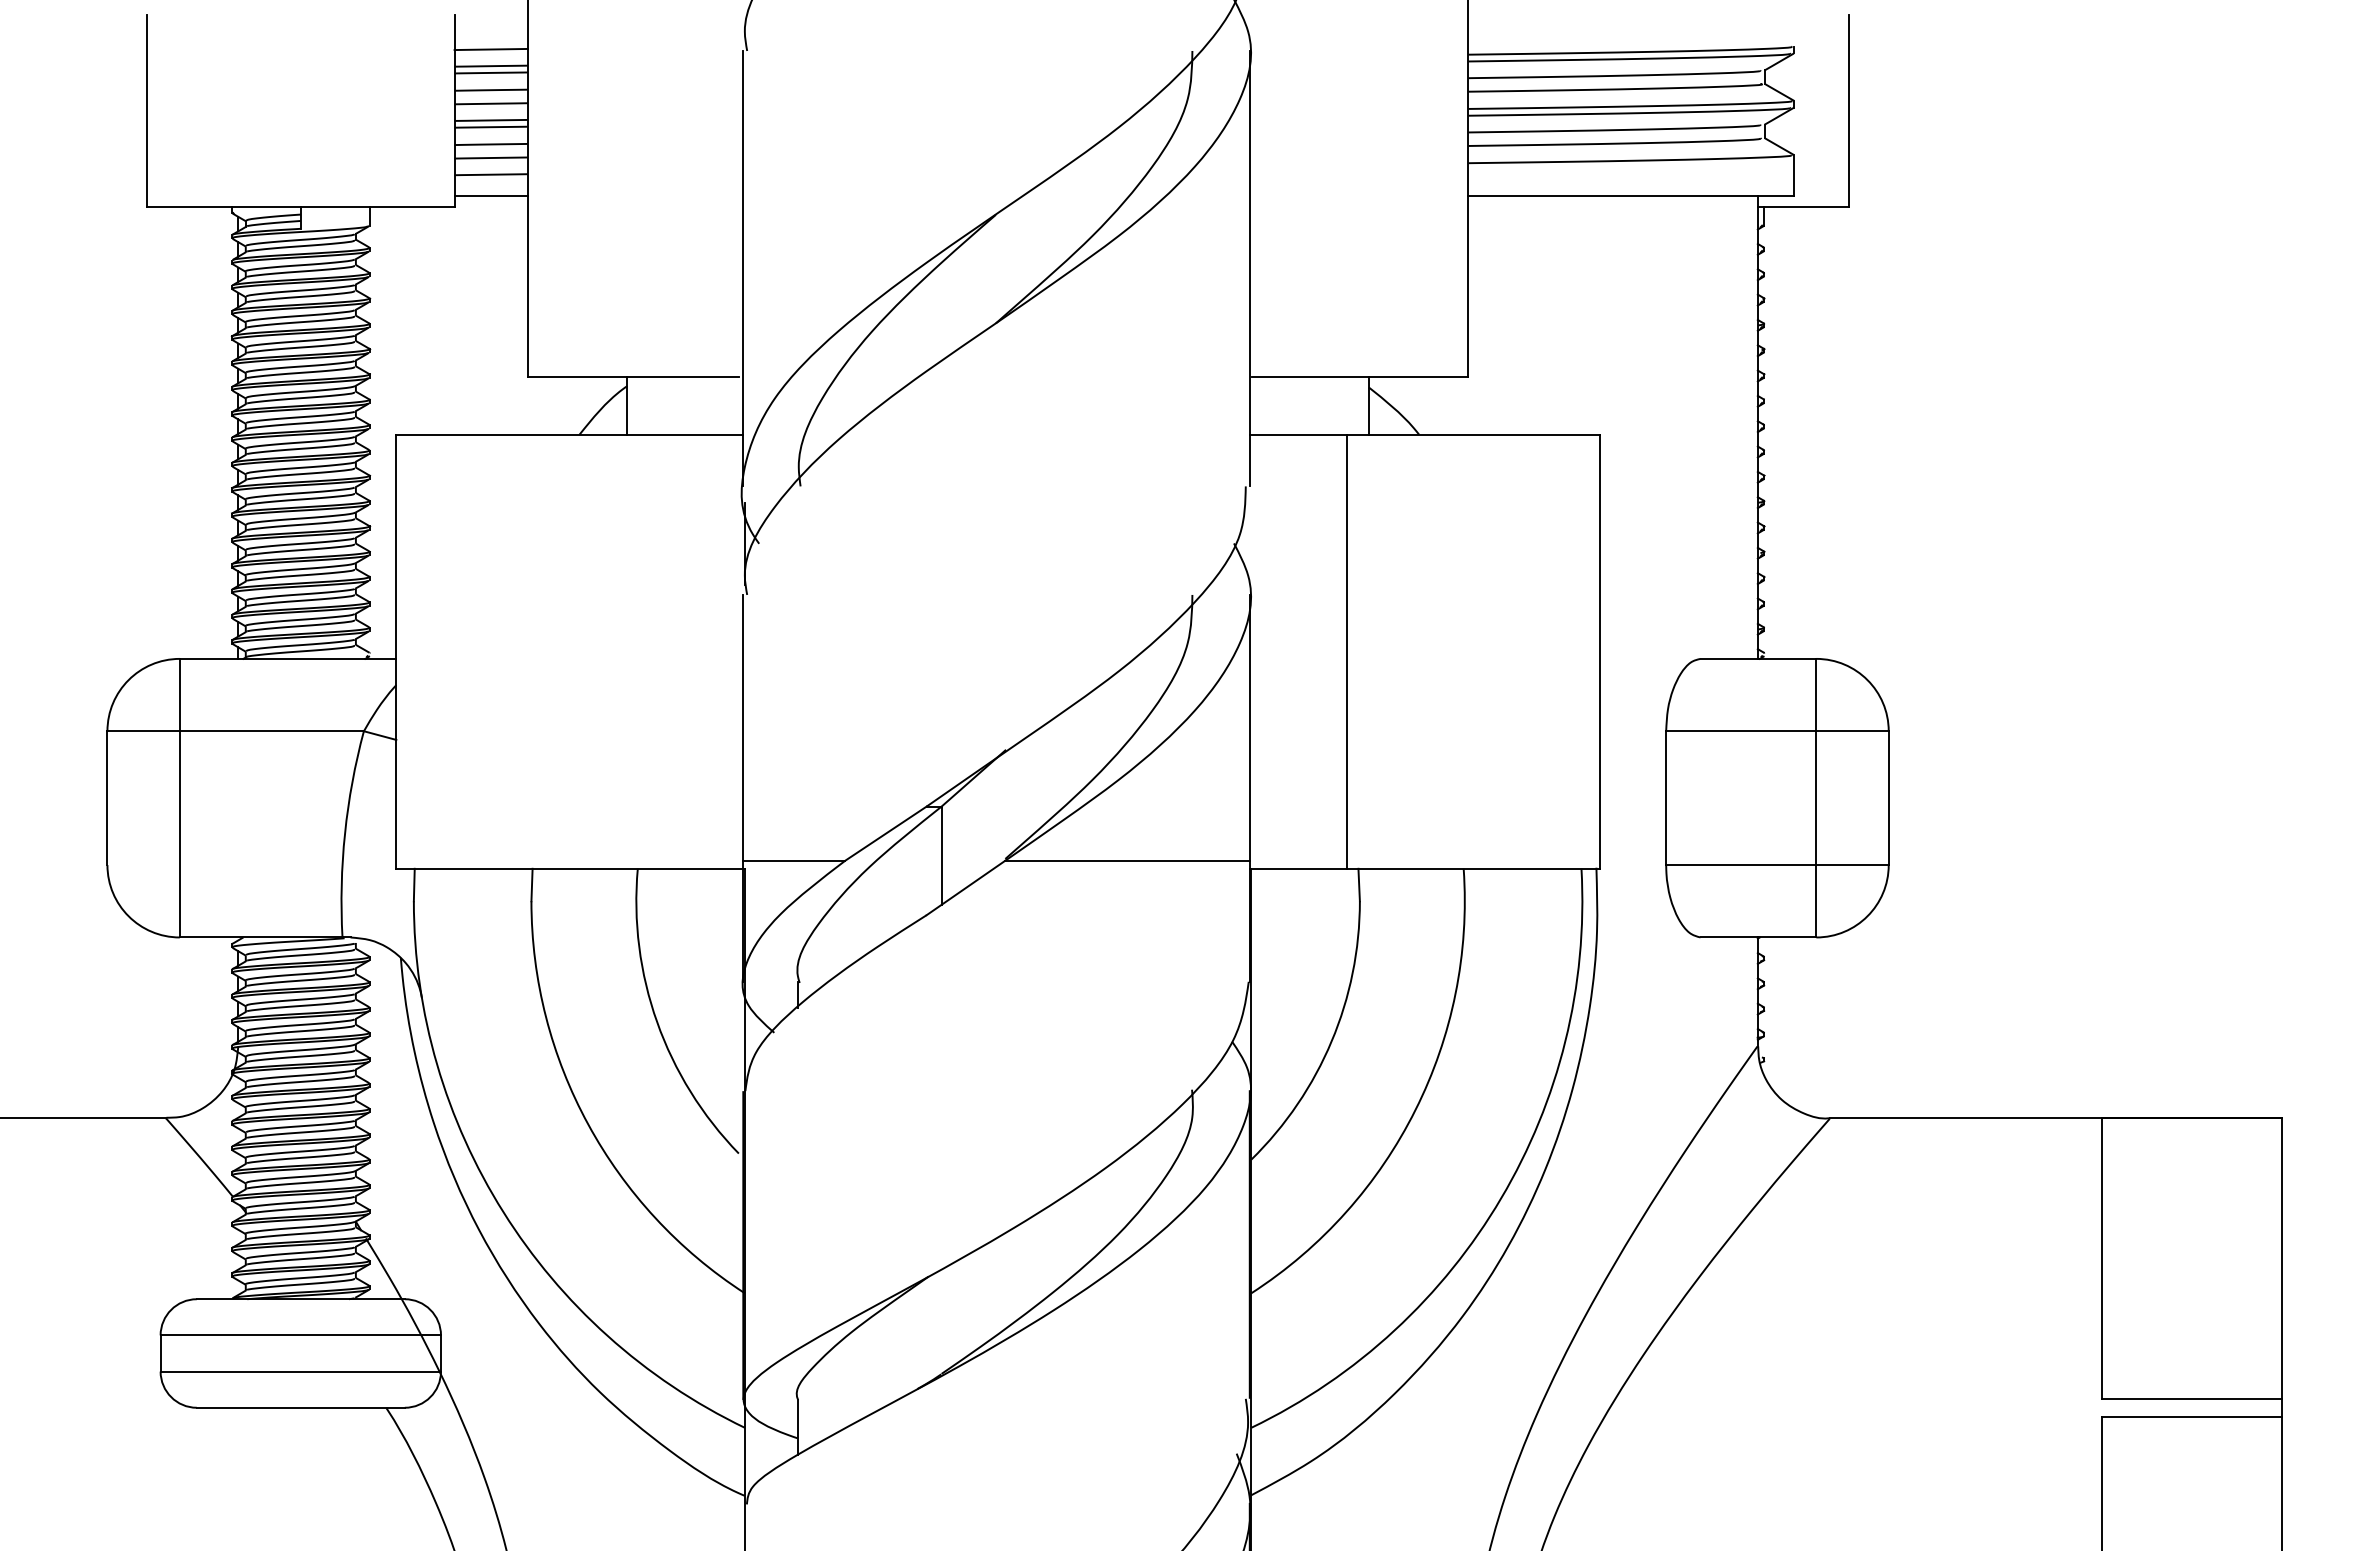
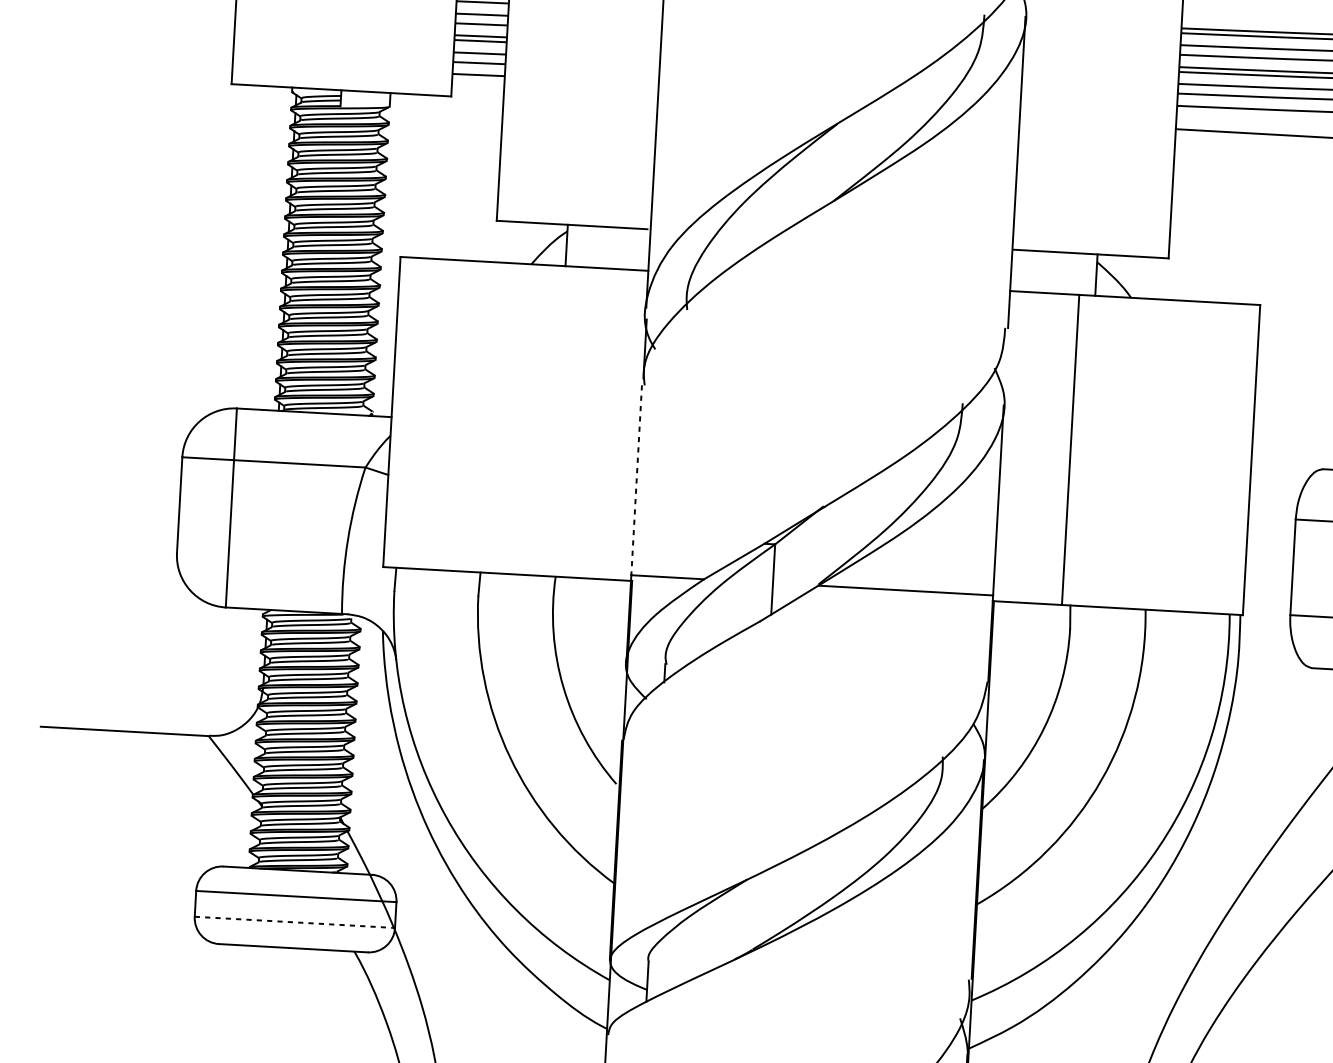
line: (490, 195) -> (477, 89), removed
line: (743, 727) -> (636, 479), solid -> dashed
line: (301, 1371) -> (295, 922), solid -> dashed

